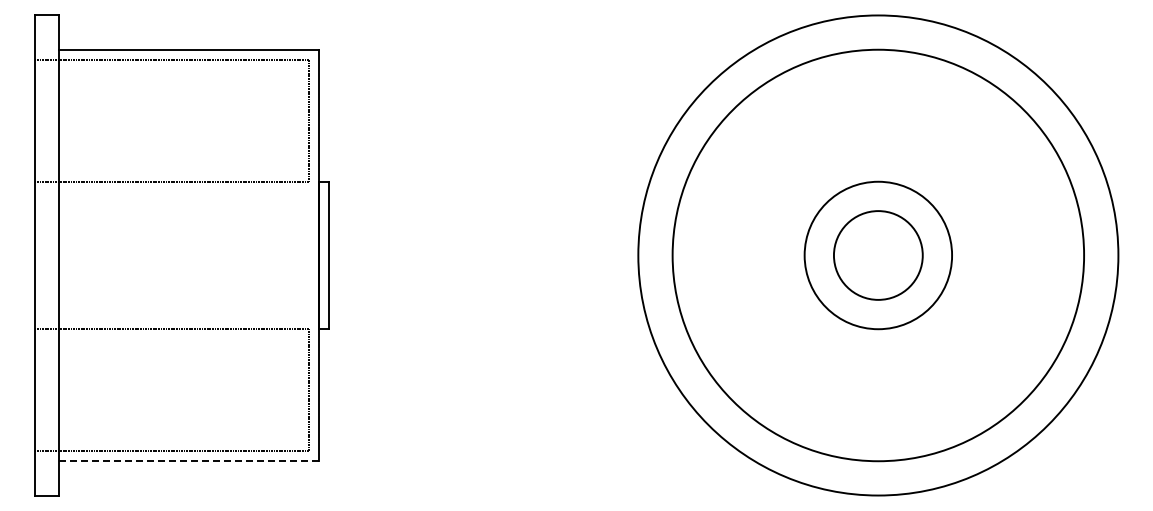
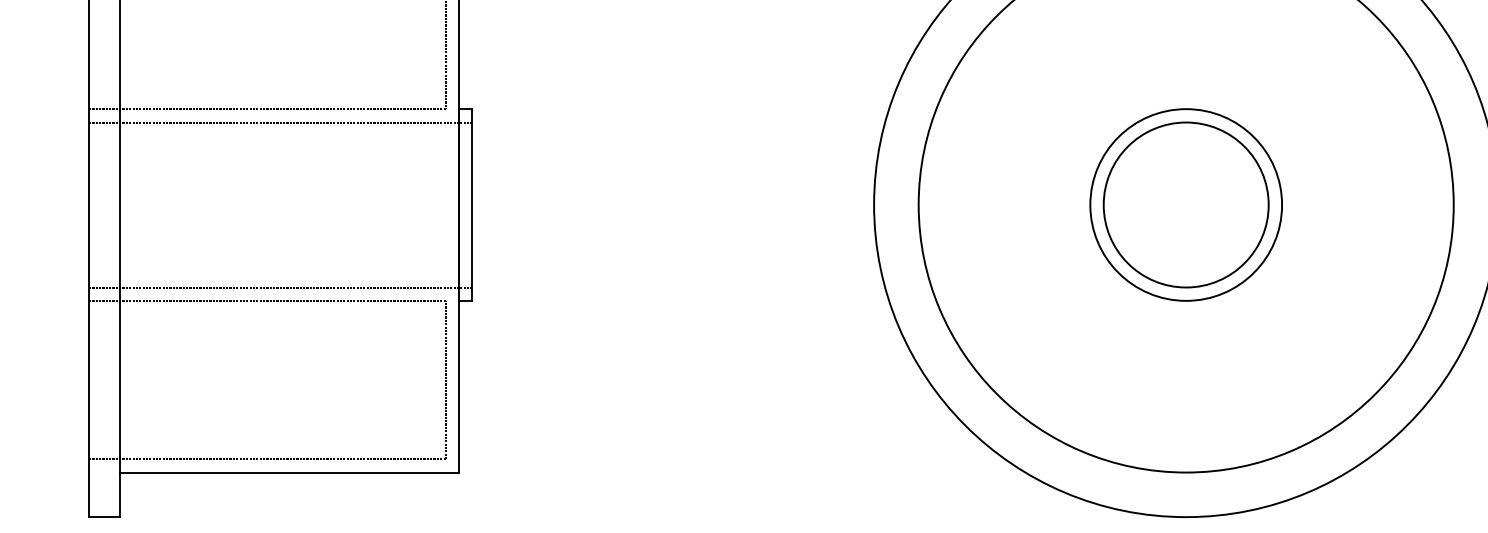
line: (181, 192) -> (280, 123), added
circle: (877, 255) -> (1185, 205), size x1.43
line: (181, 318) -> (280, 286), added
line: (188, 461) -> (289, 472), dashed -> solid

